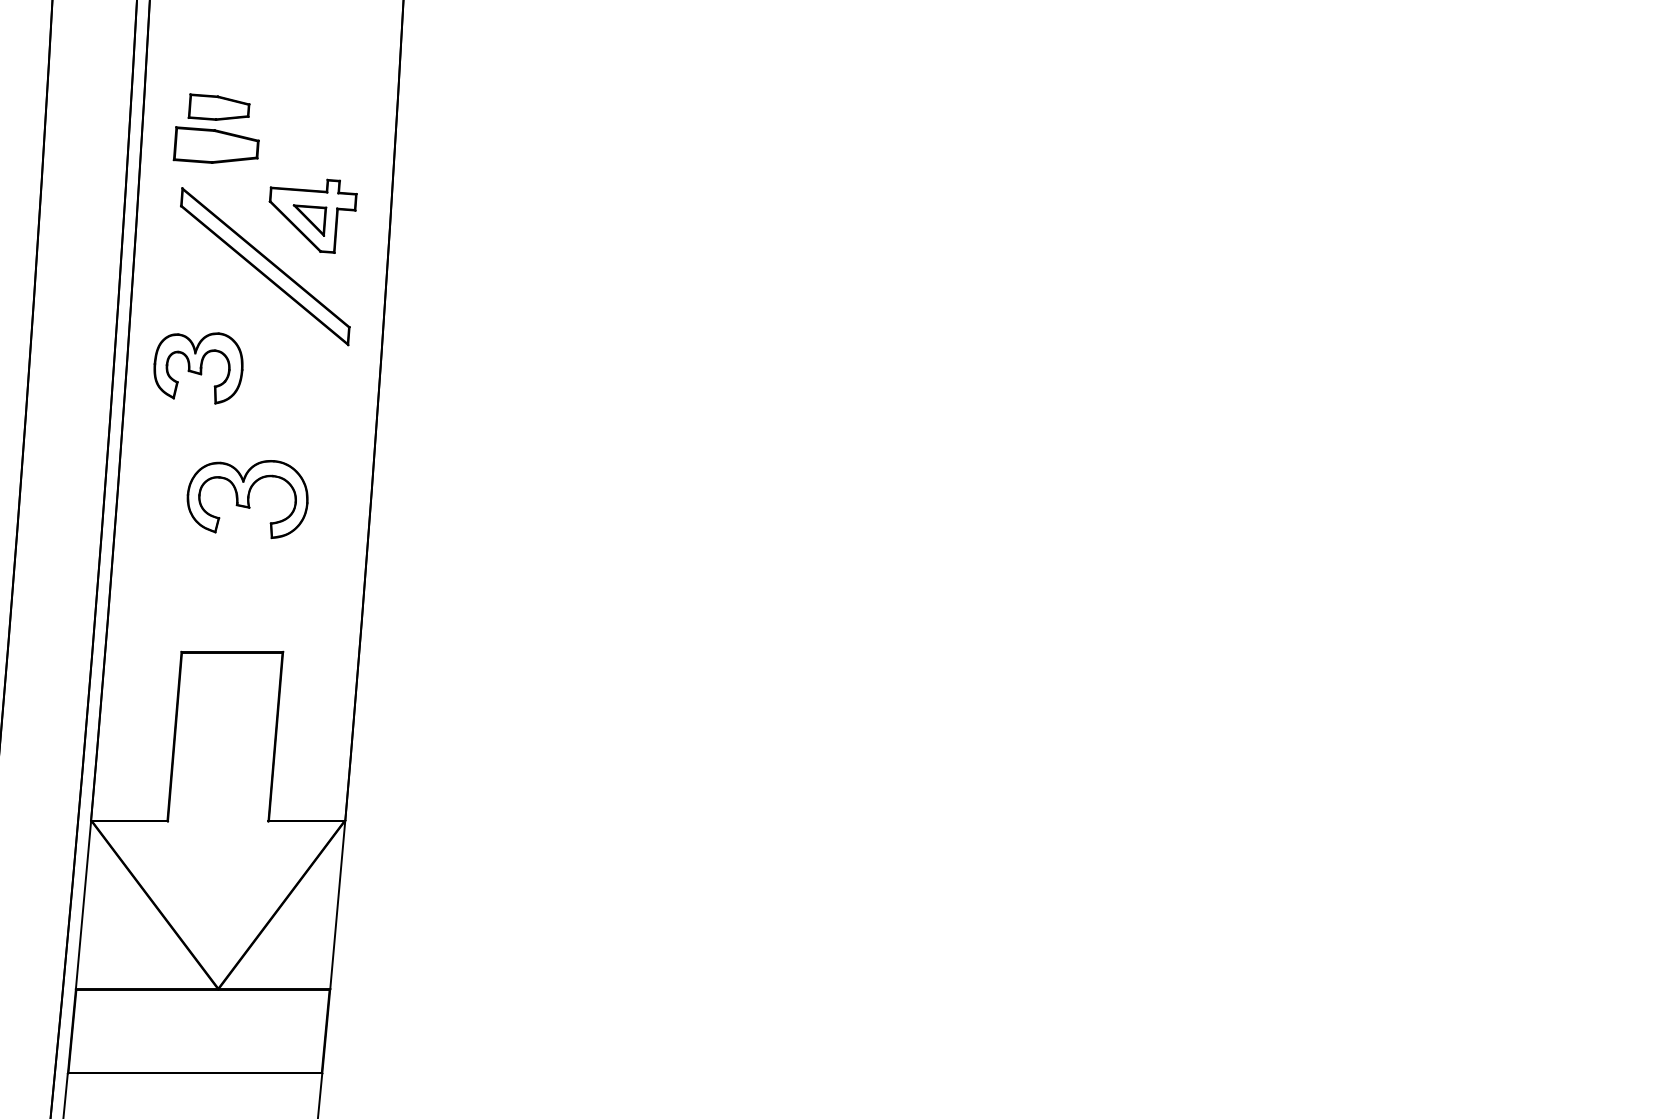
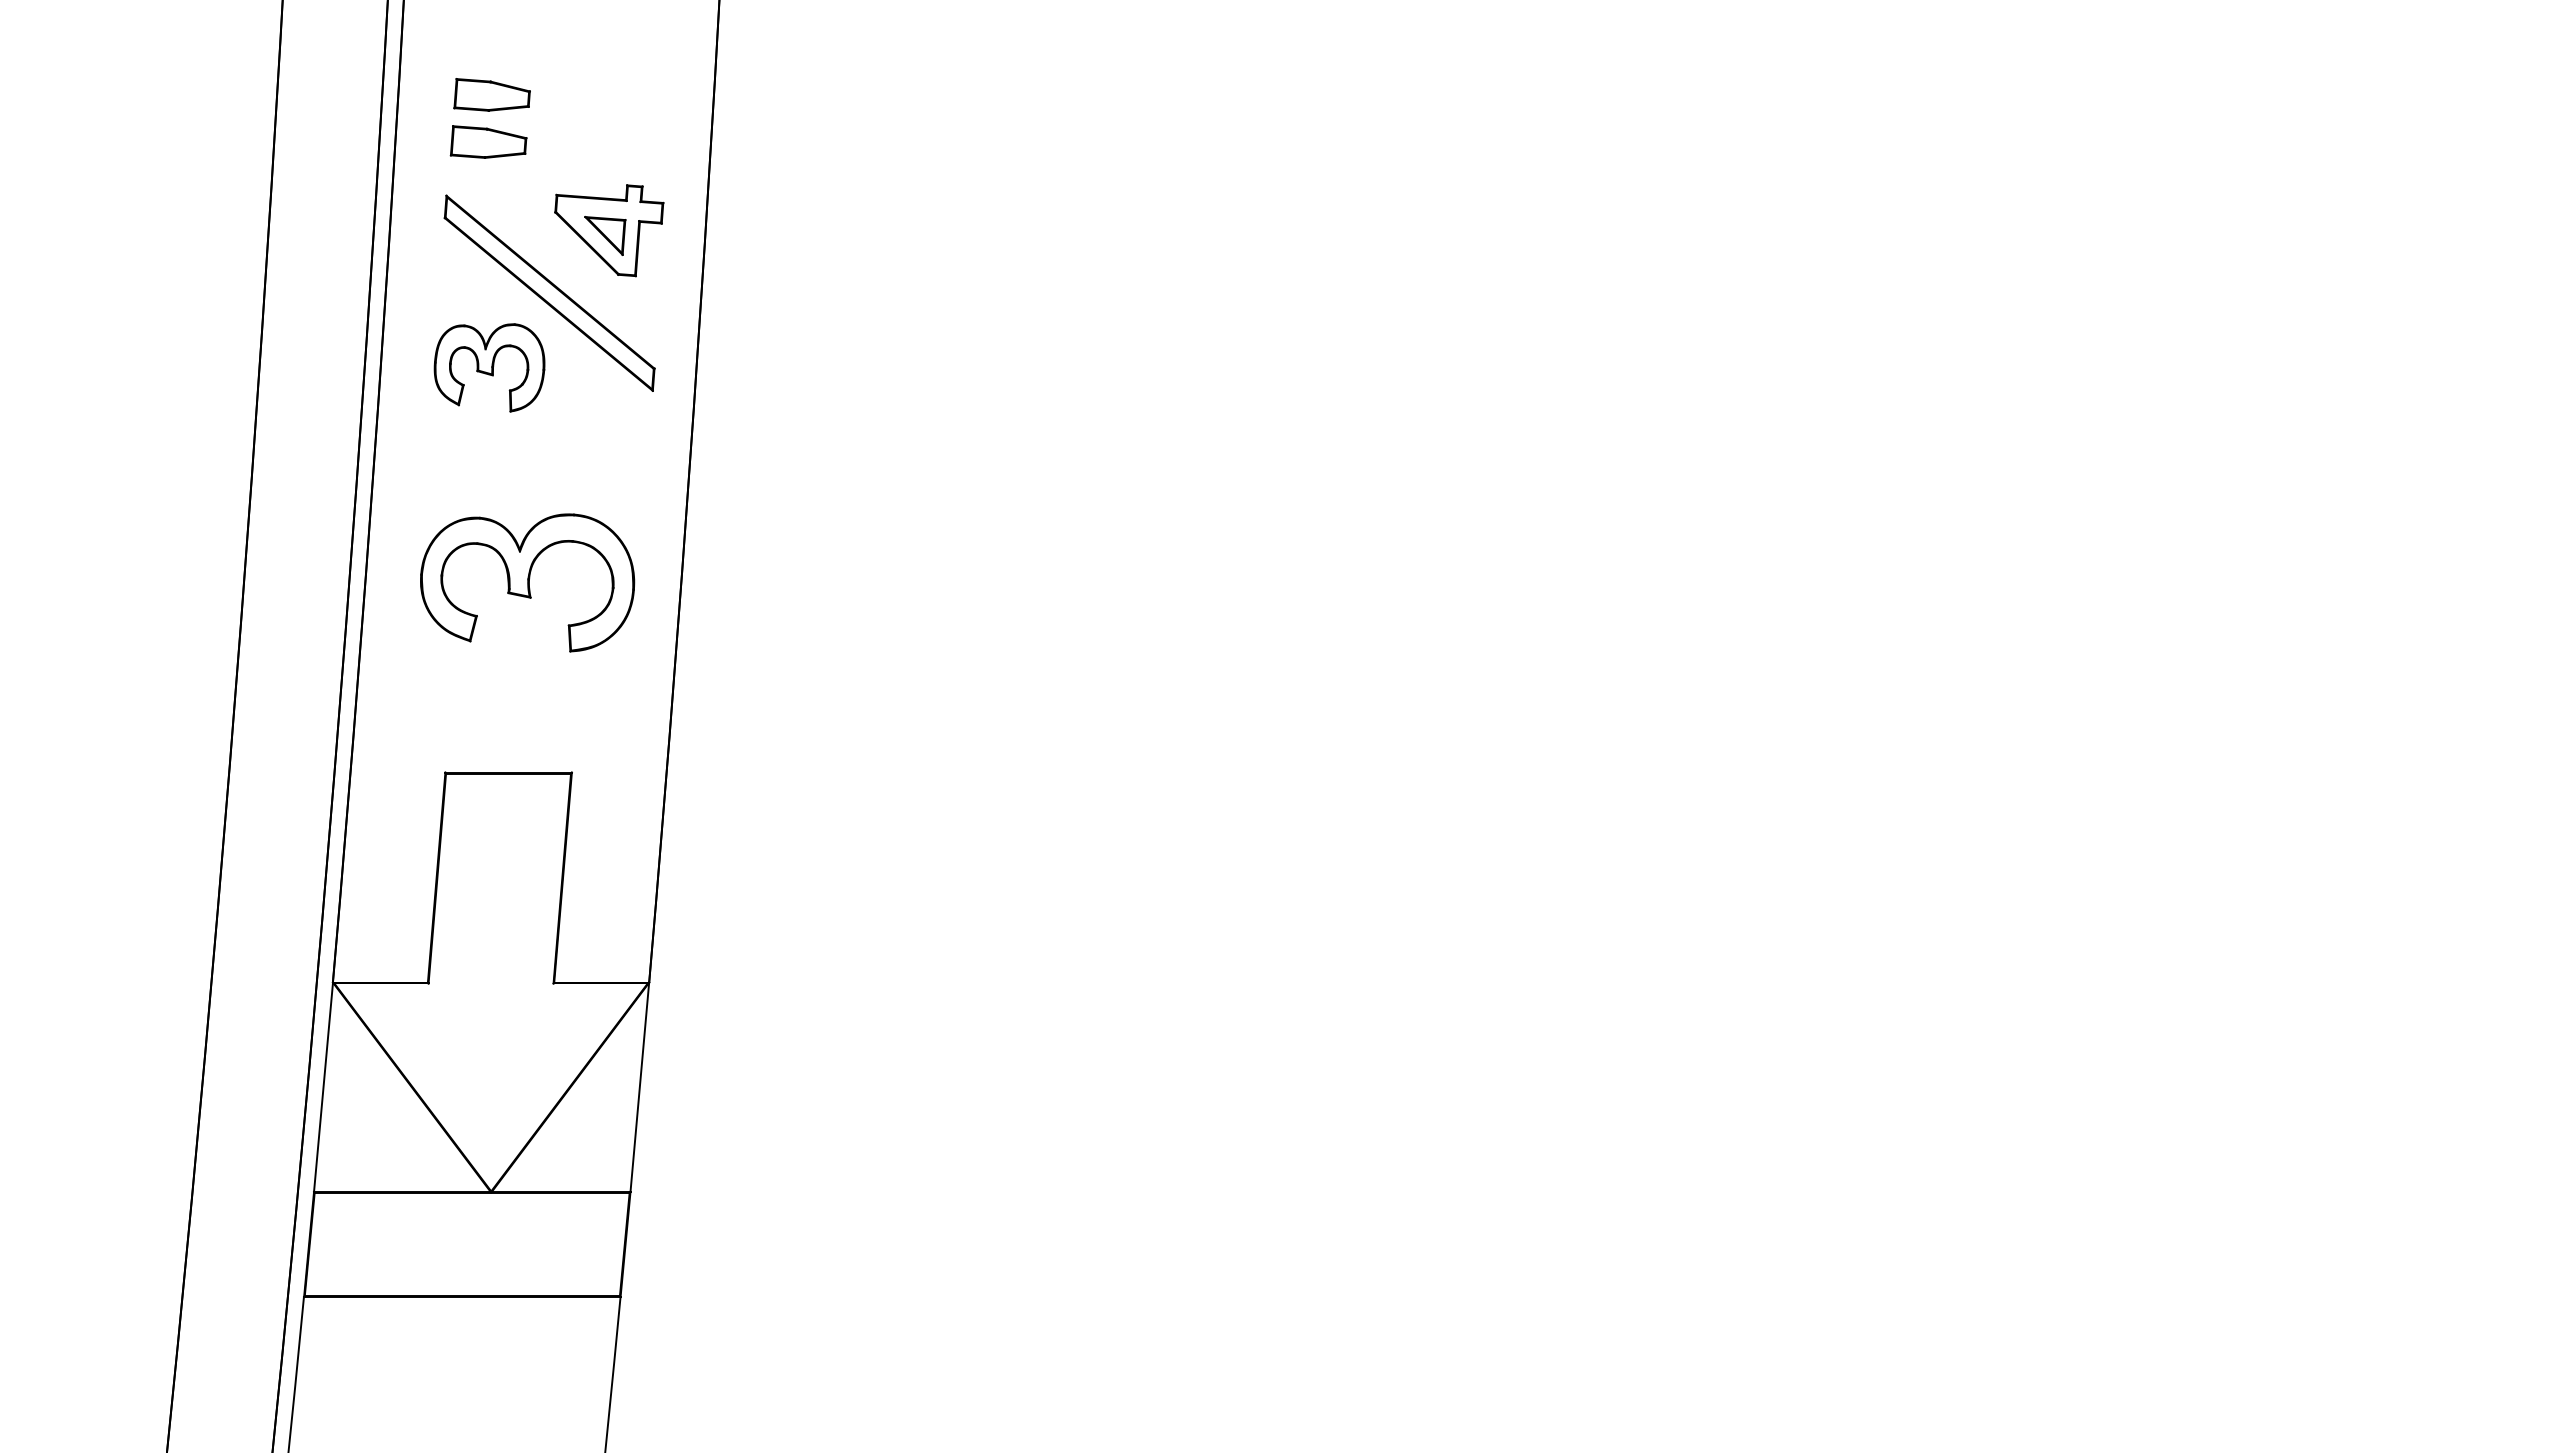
part: (216, 144) -> (488, 141), size x0.71
part: (198, 368) -> (489, 367), moved
part: (247, 499) -> (527, 582), size x1.43

